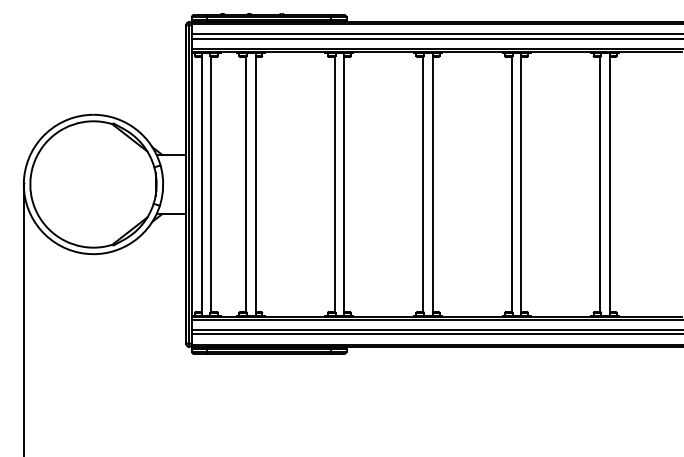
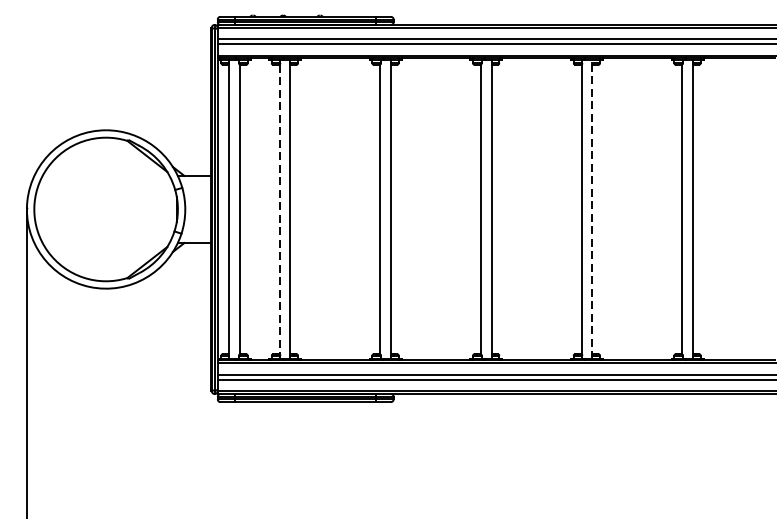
line: (246, 184) -> (279, 209), solid -> dashed
line: (521, 184) -> (592, 209), solid -> dashed

